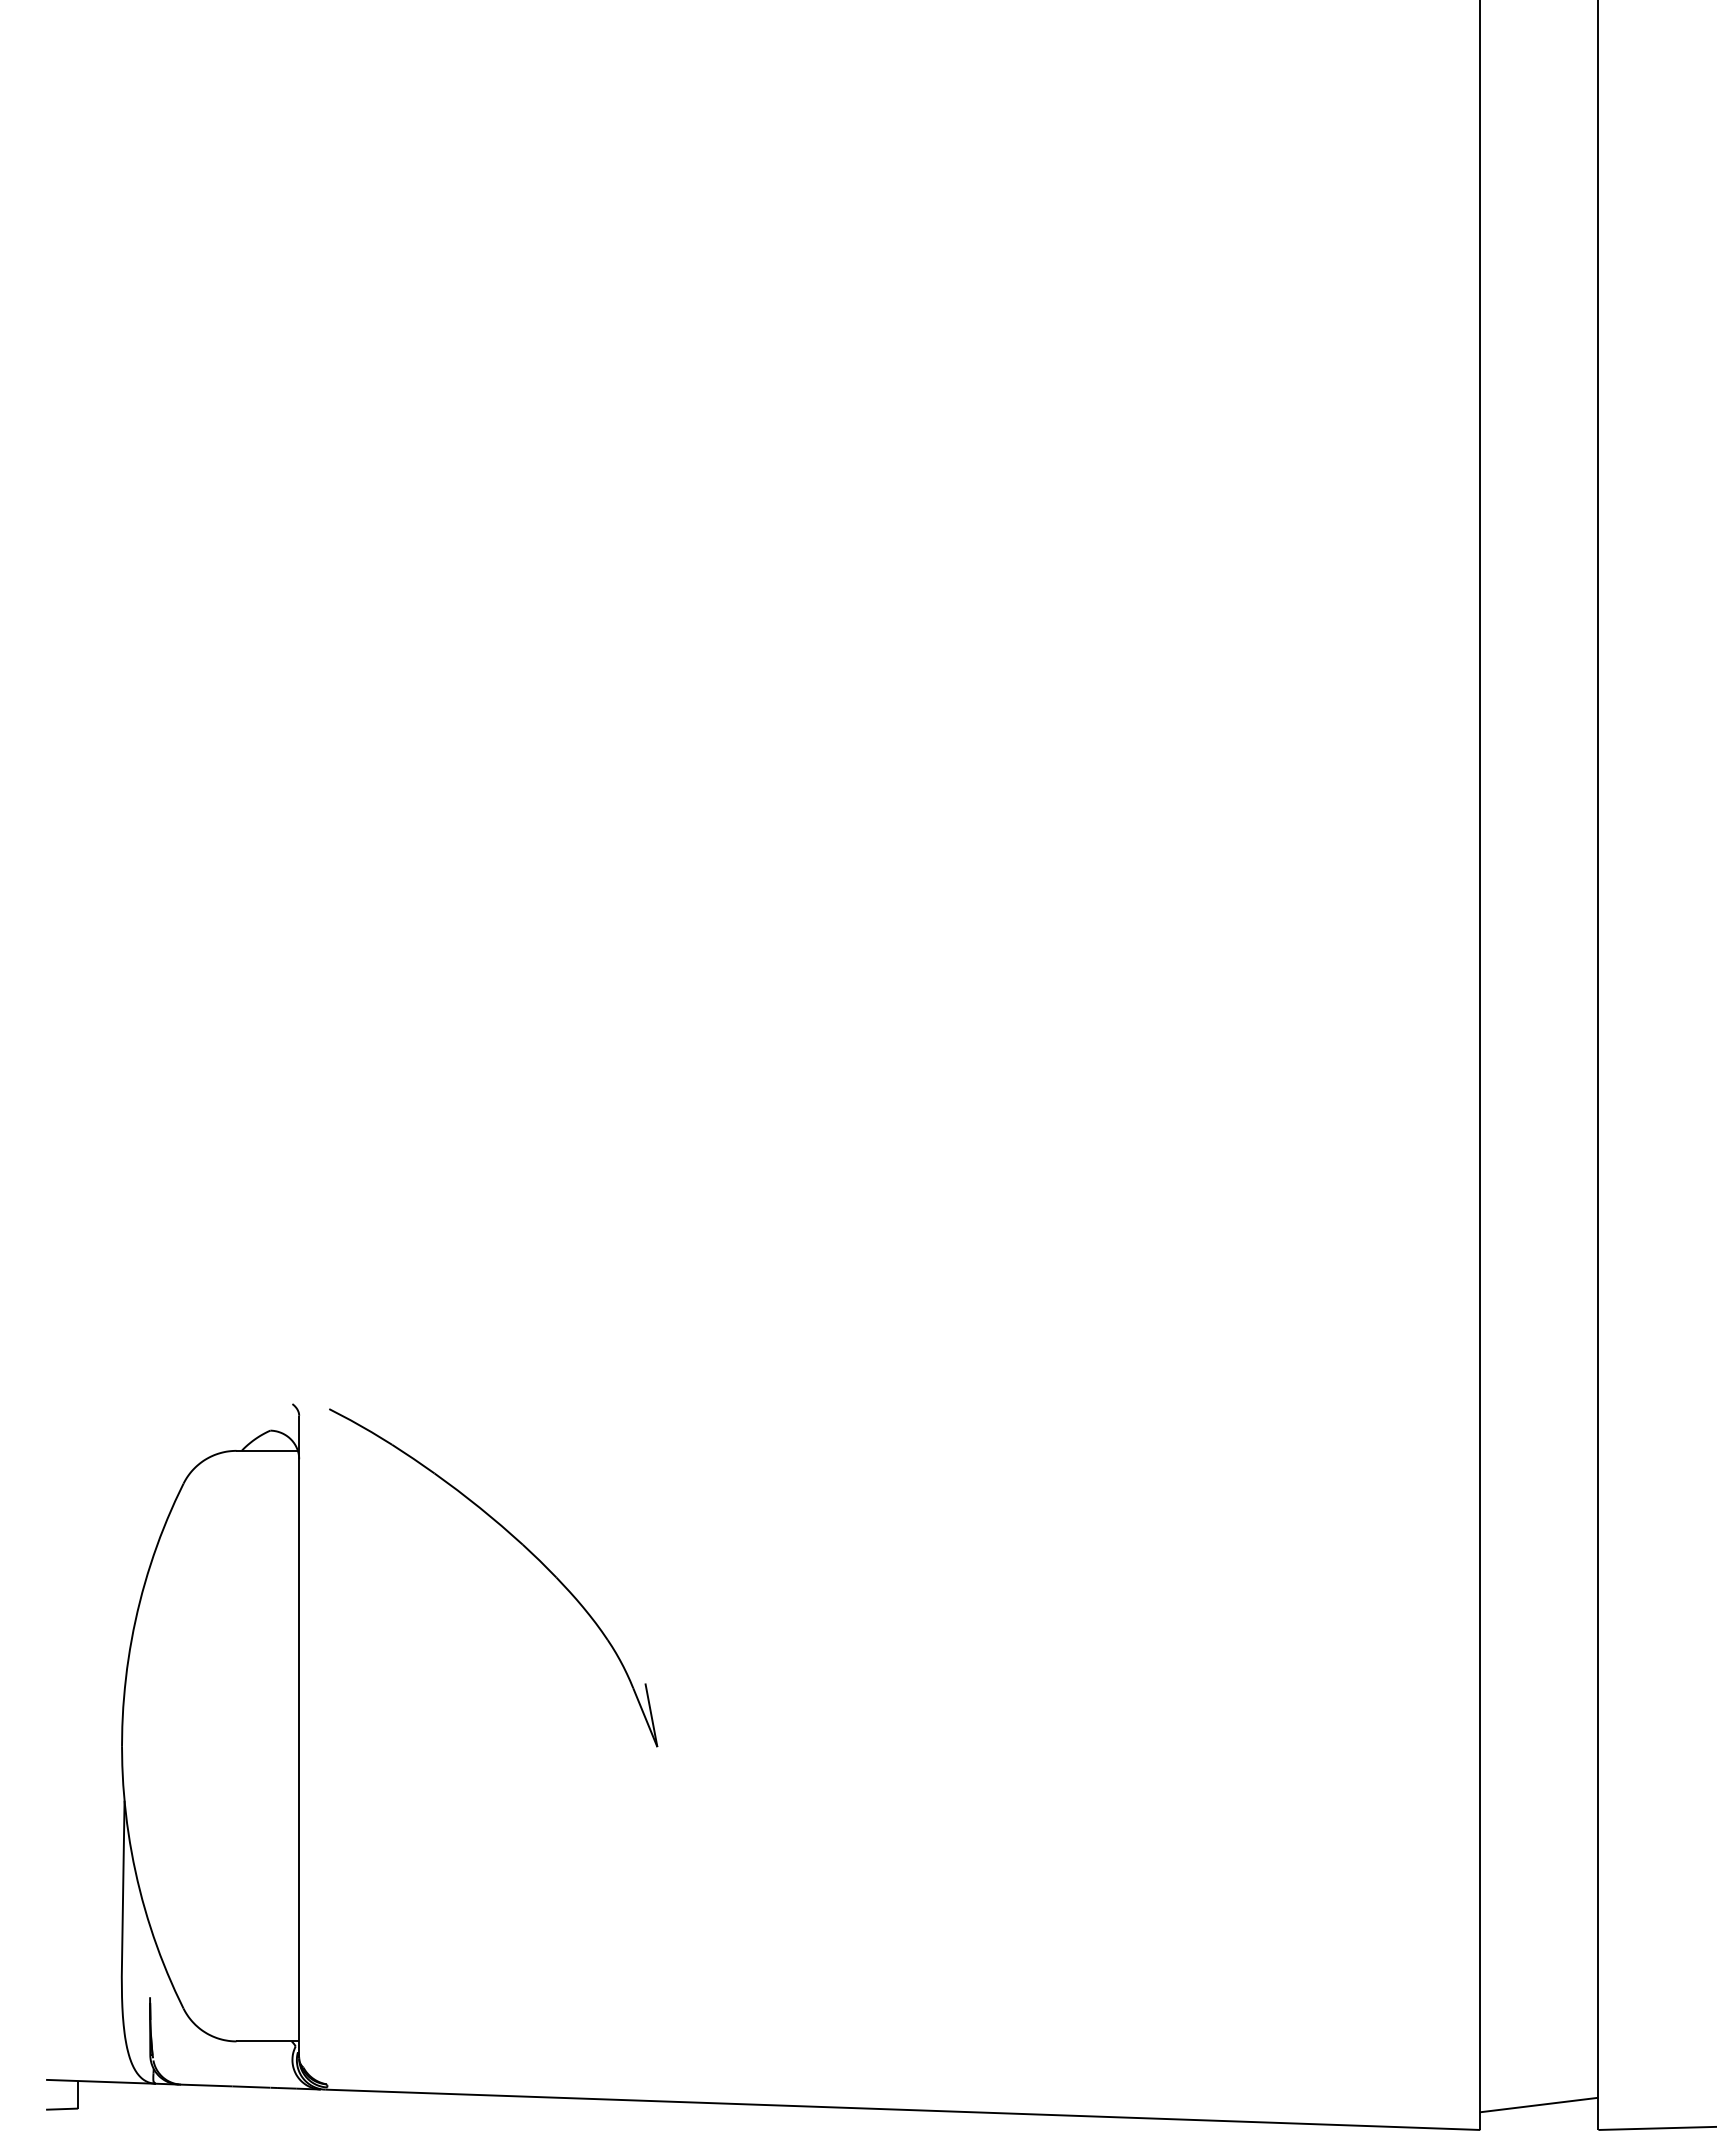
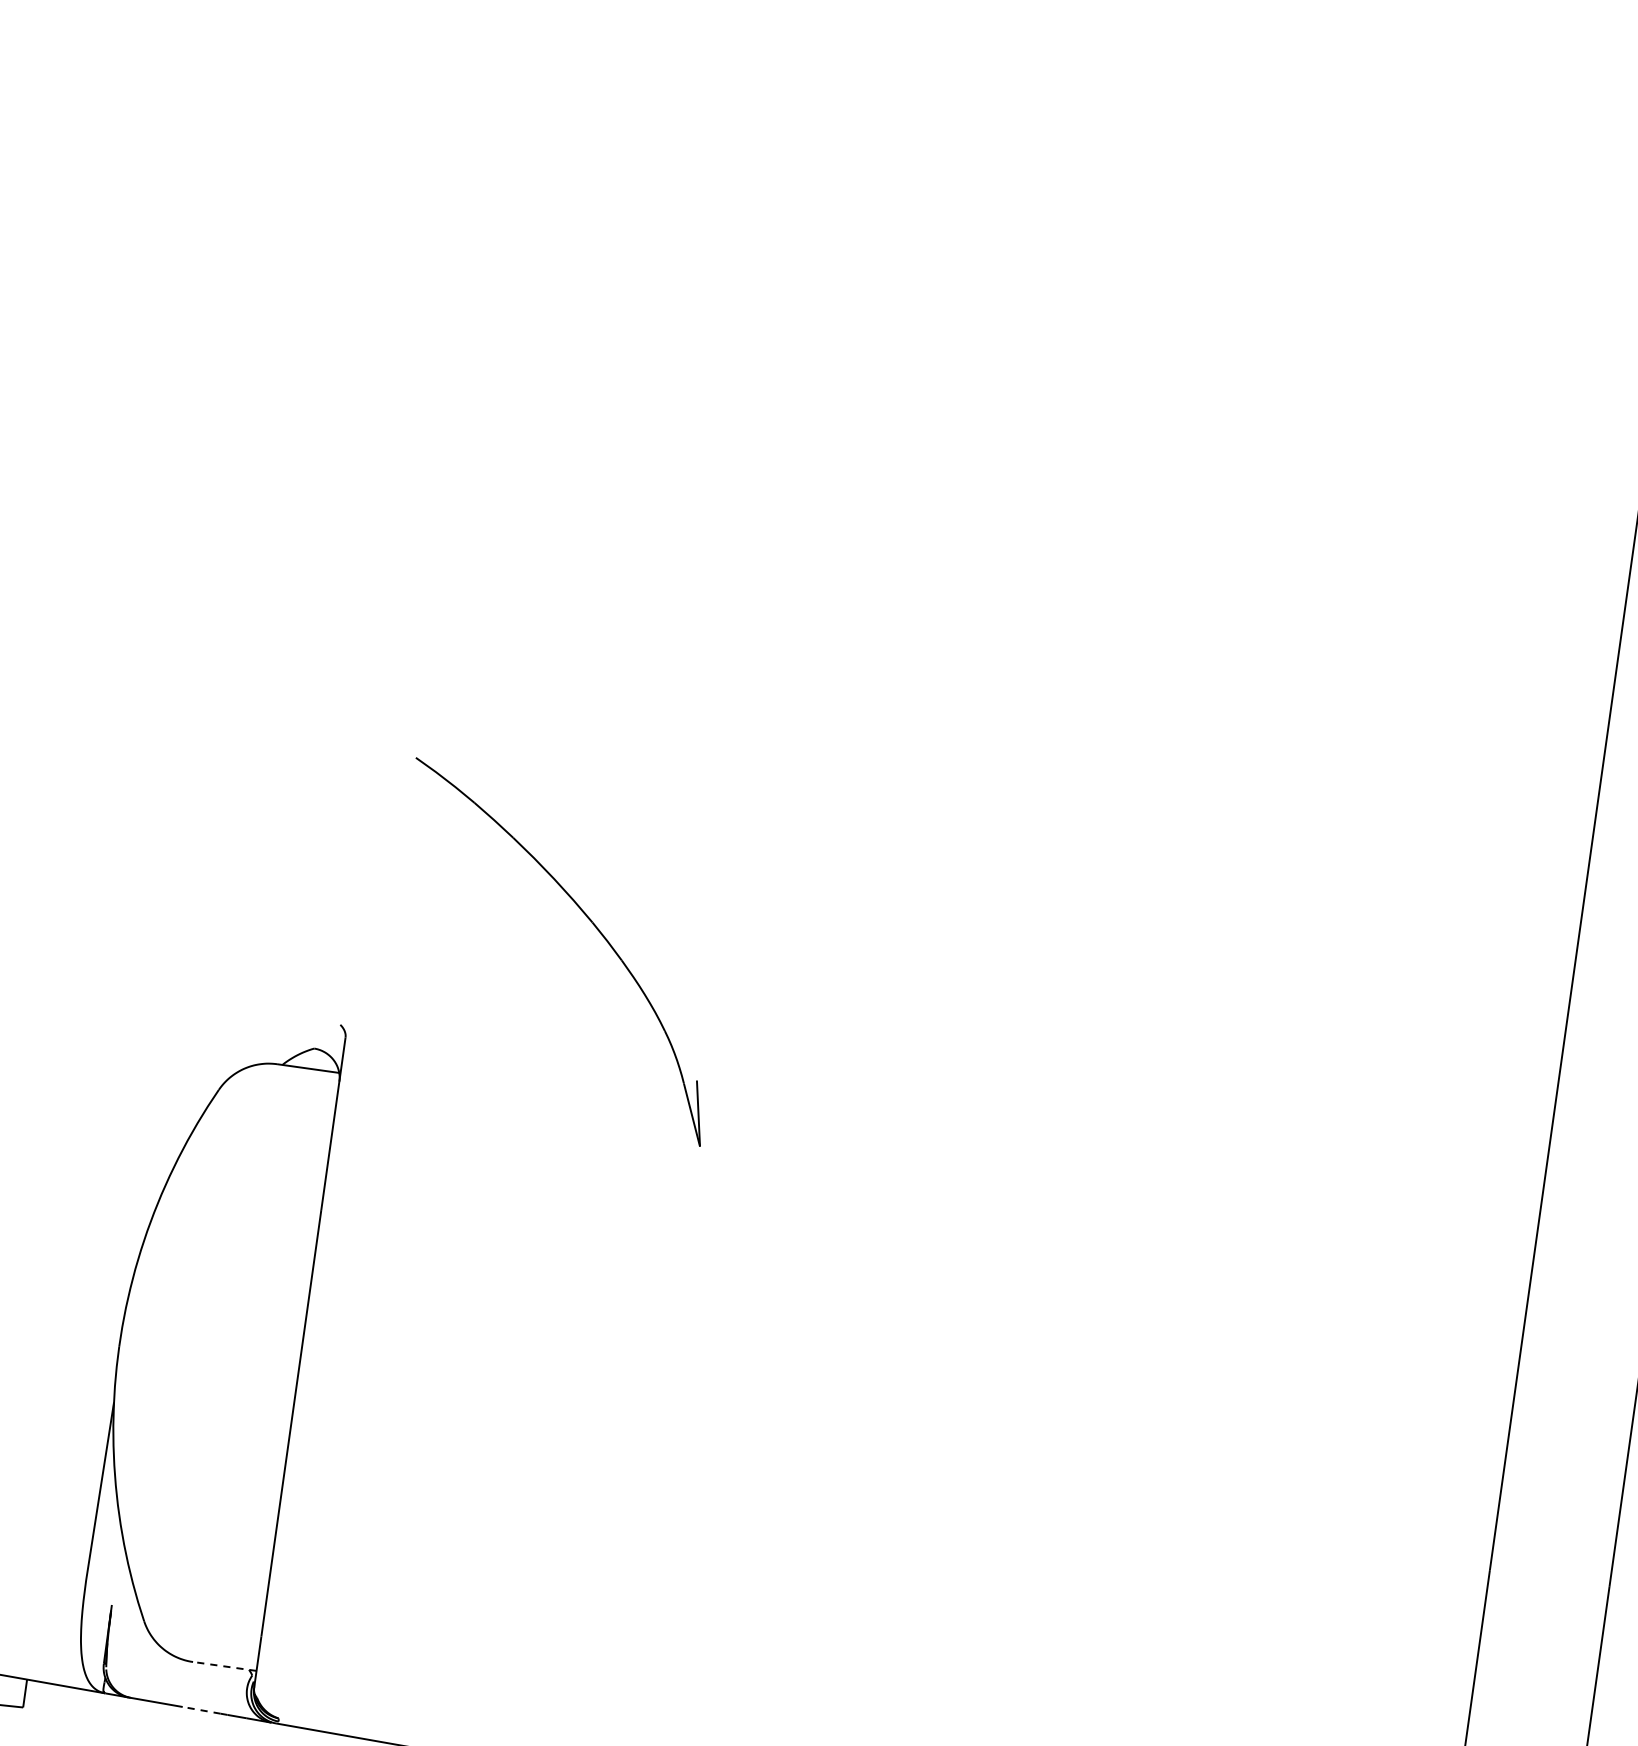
part: (519, 1543) -> (589, 920), moved
line: (267, 2041) -> (224, 1666), solid -> dashed
line: (251, 2087) -> (201, 1710), solid -> dashed

